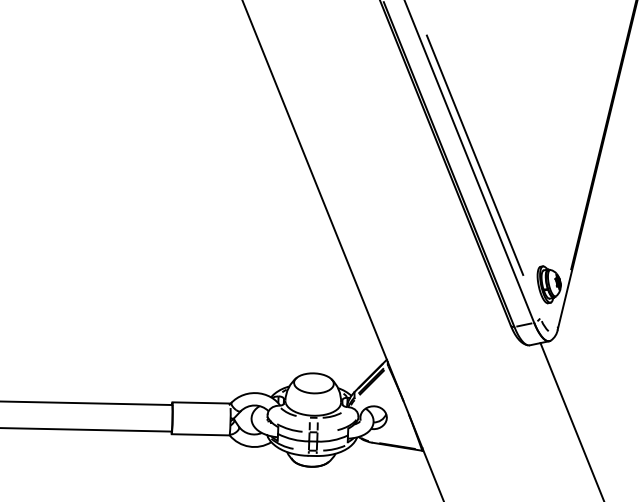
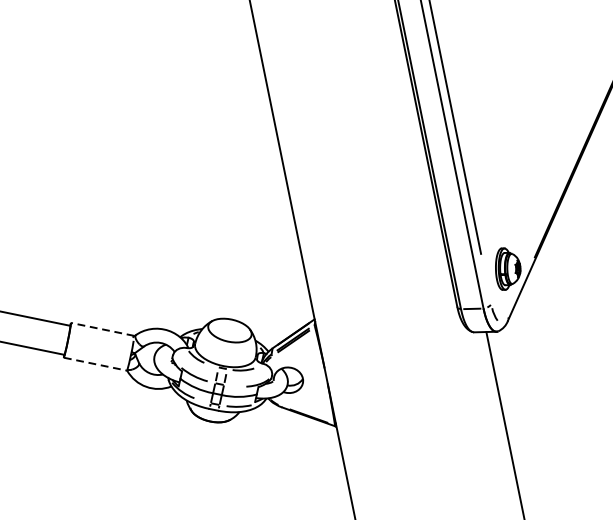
line: (201, 402) -> (102, 328), solid -> dashed
line: (200, 434) -> (95, 363), solid -> dashed

